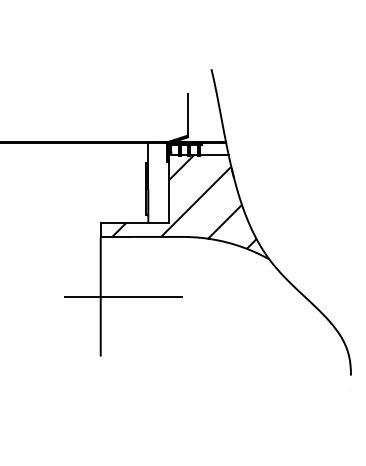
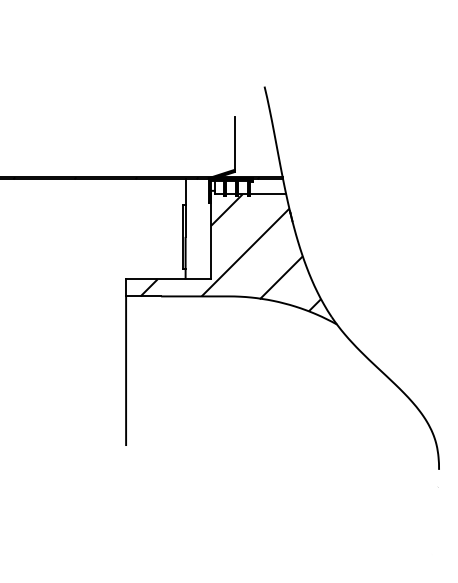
line: (122, 296) -> (153, 370), removed

